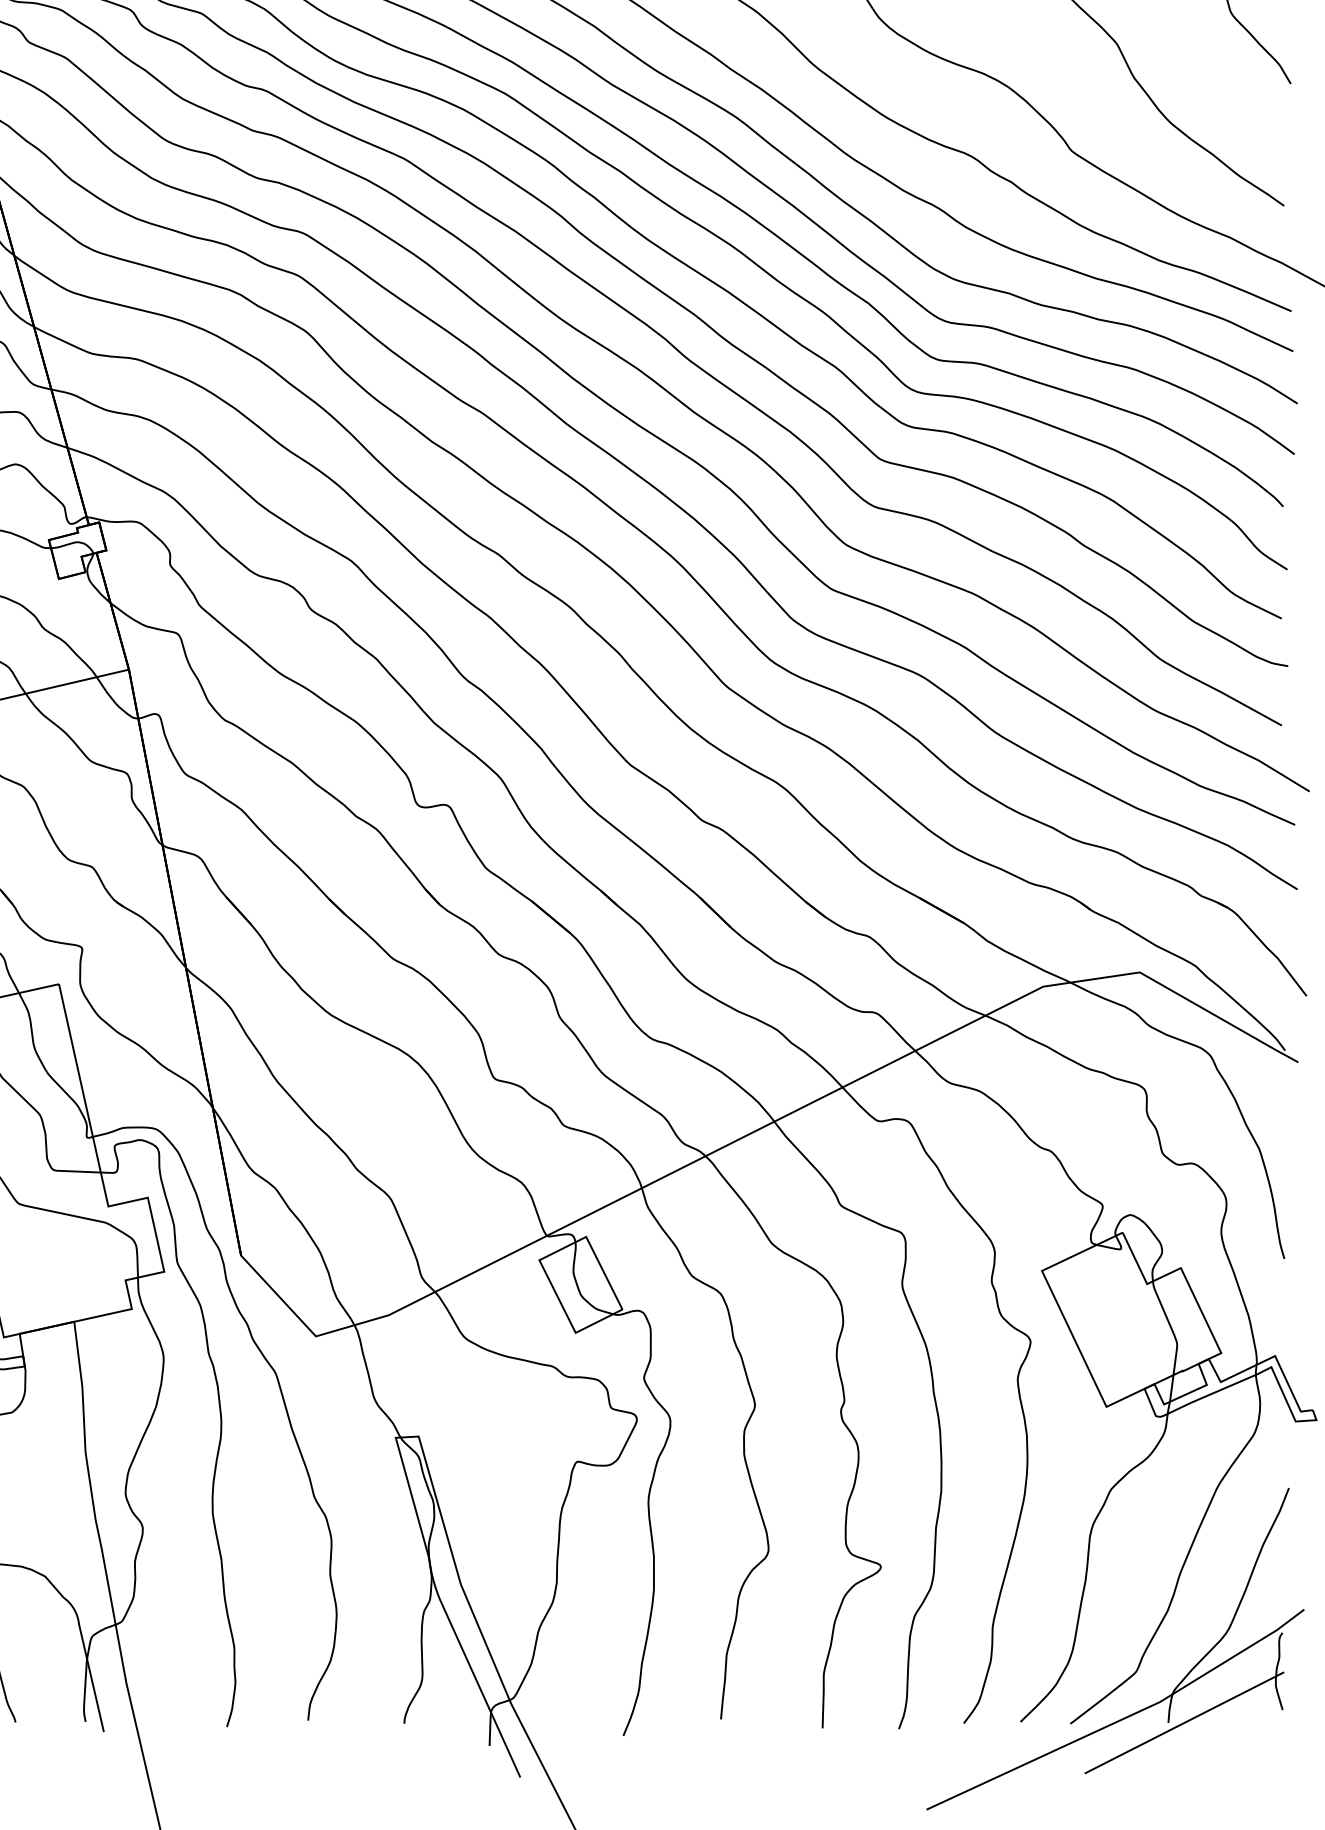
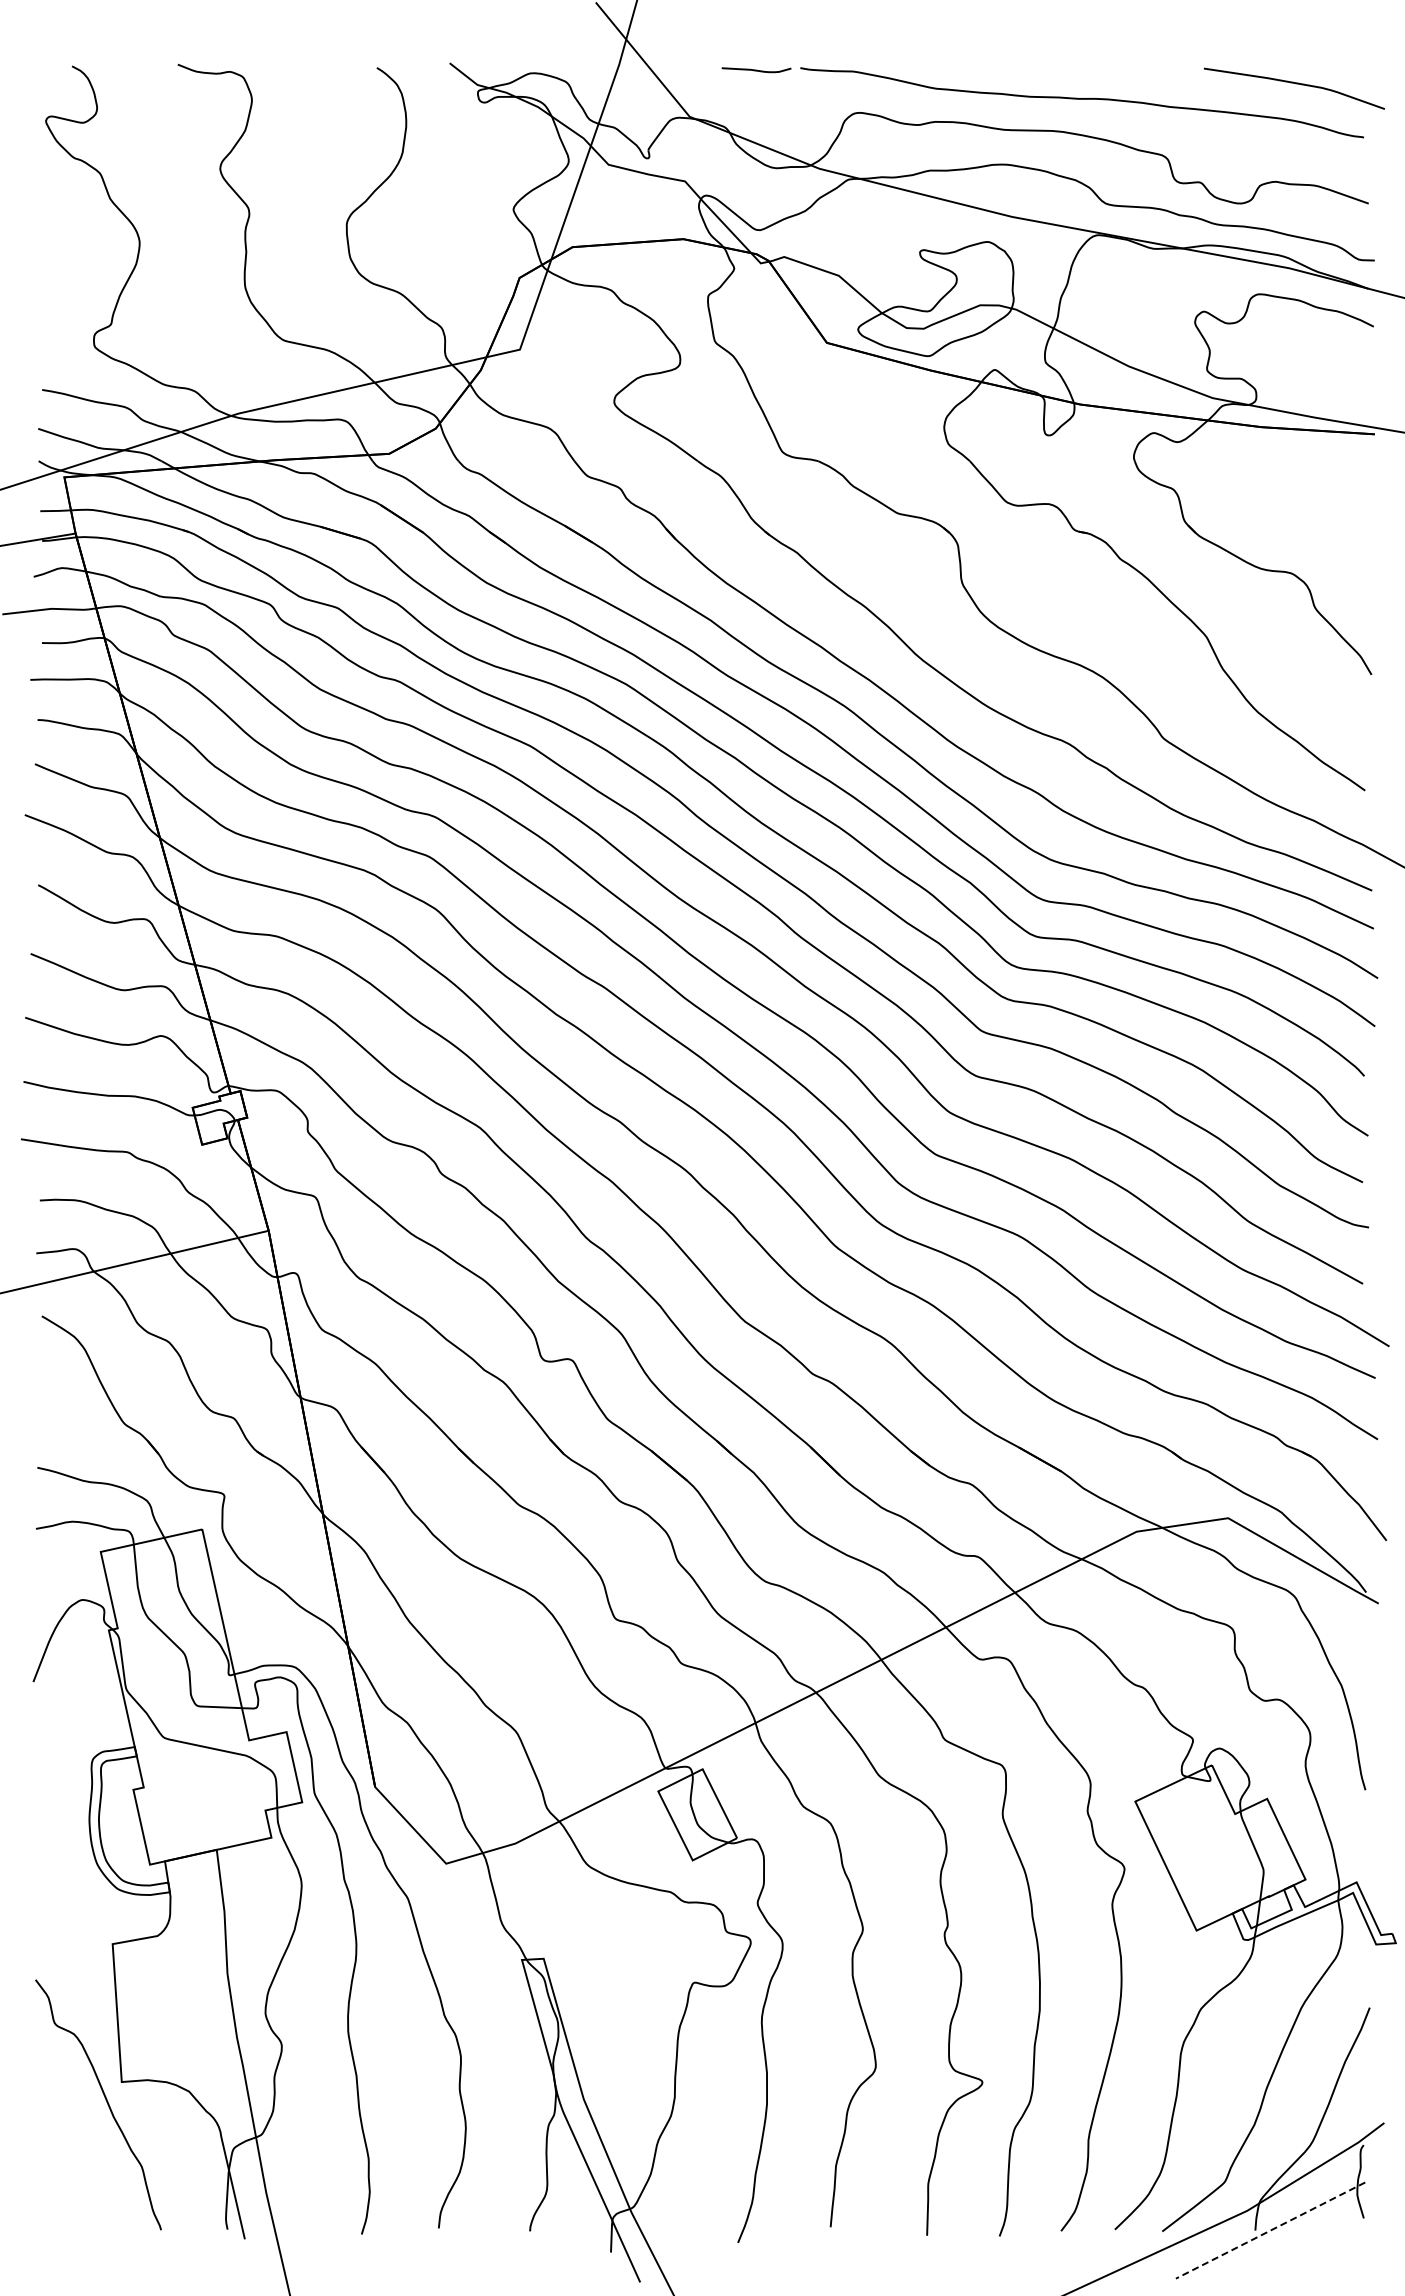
line: (1184, 1722) -> (1270, 2230), solid -> dashed

